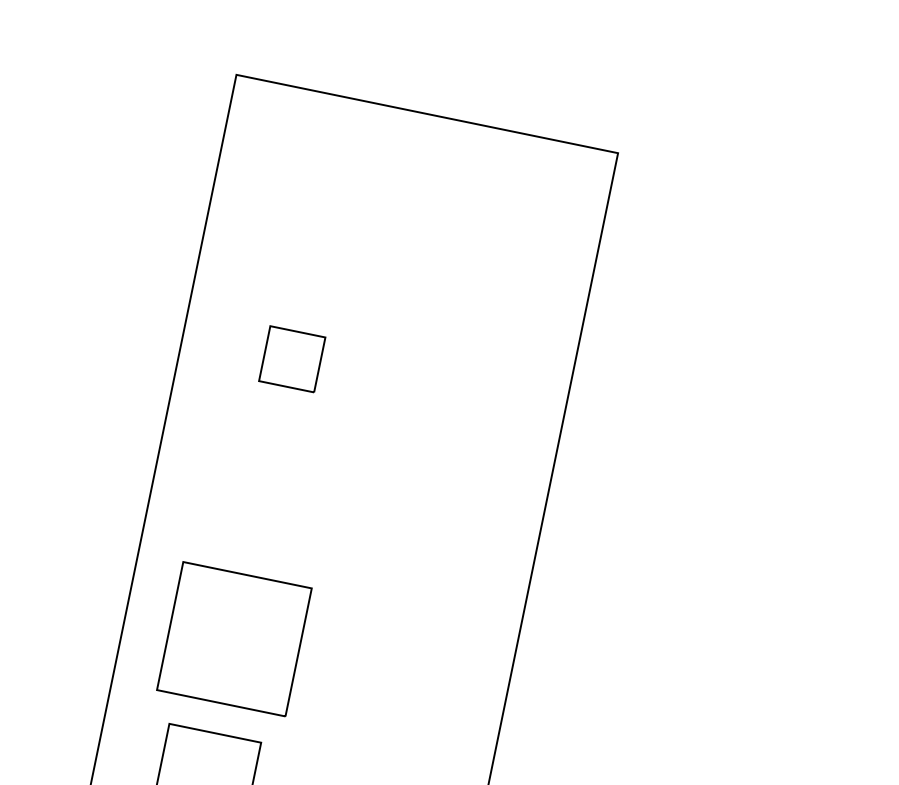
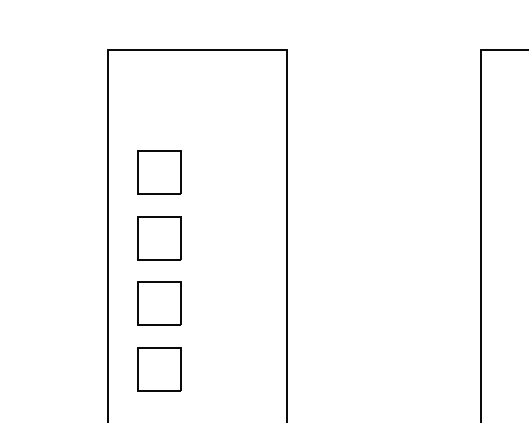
part: (292, 359) -> (159, 172), size x1.67
part: (263, 499) -> (159, 238), added
part: (235, 638) -> (159, 303), size x0.71

